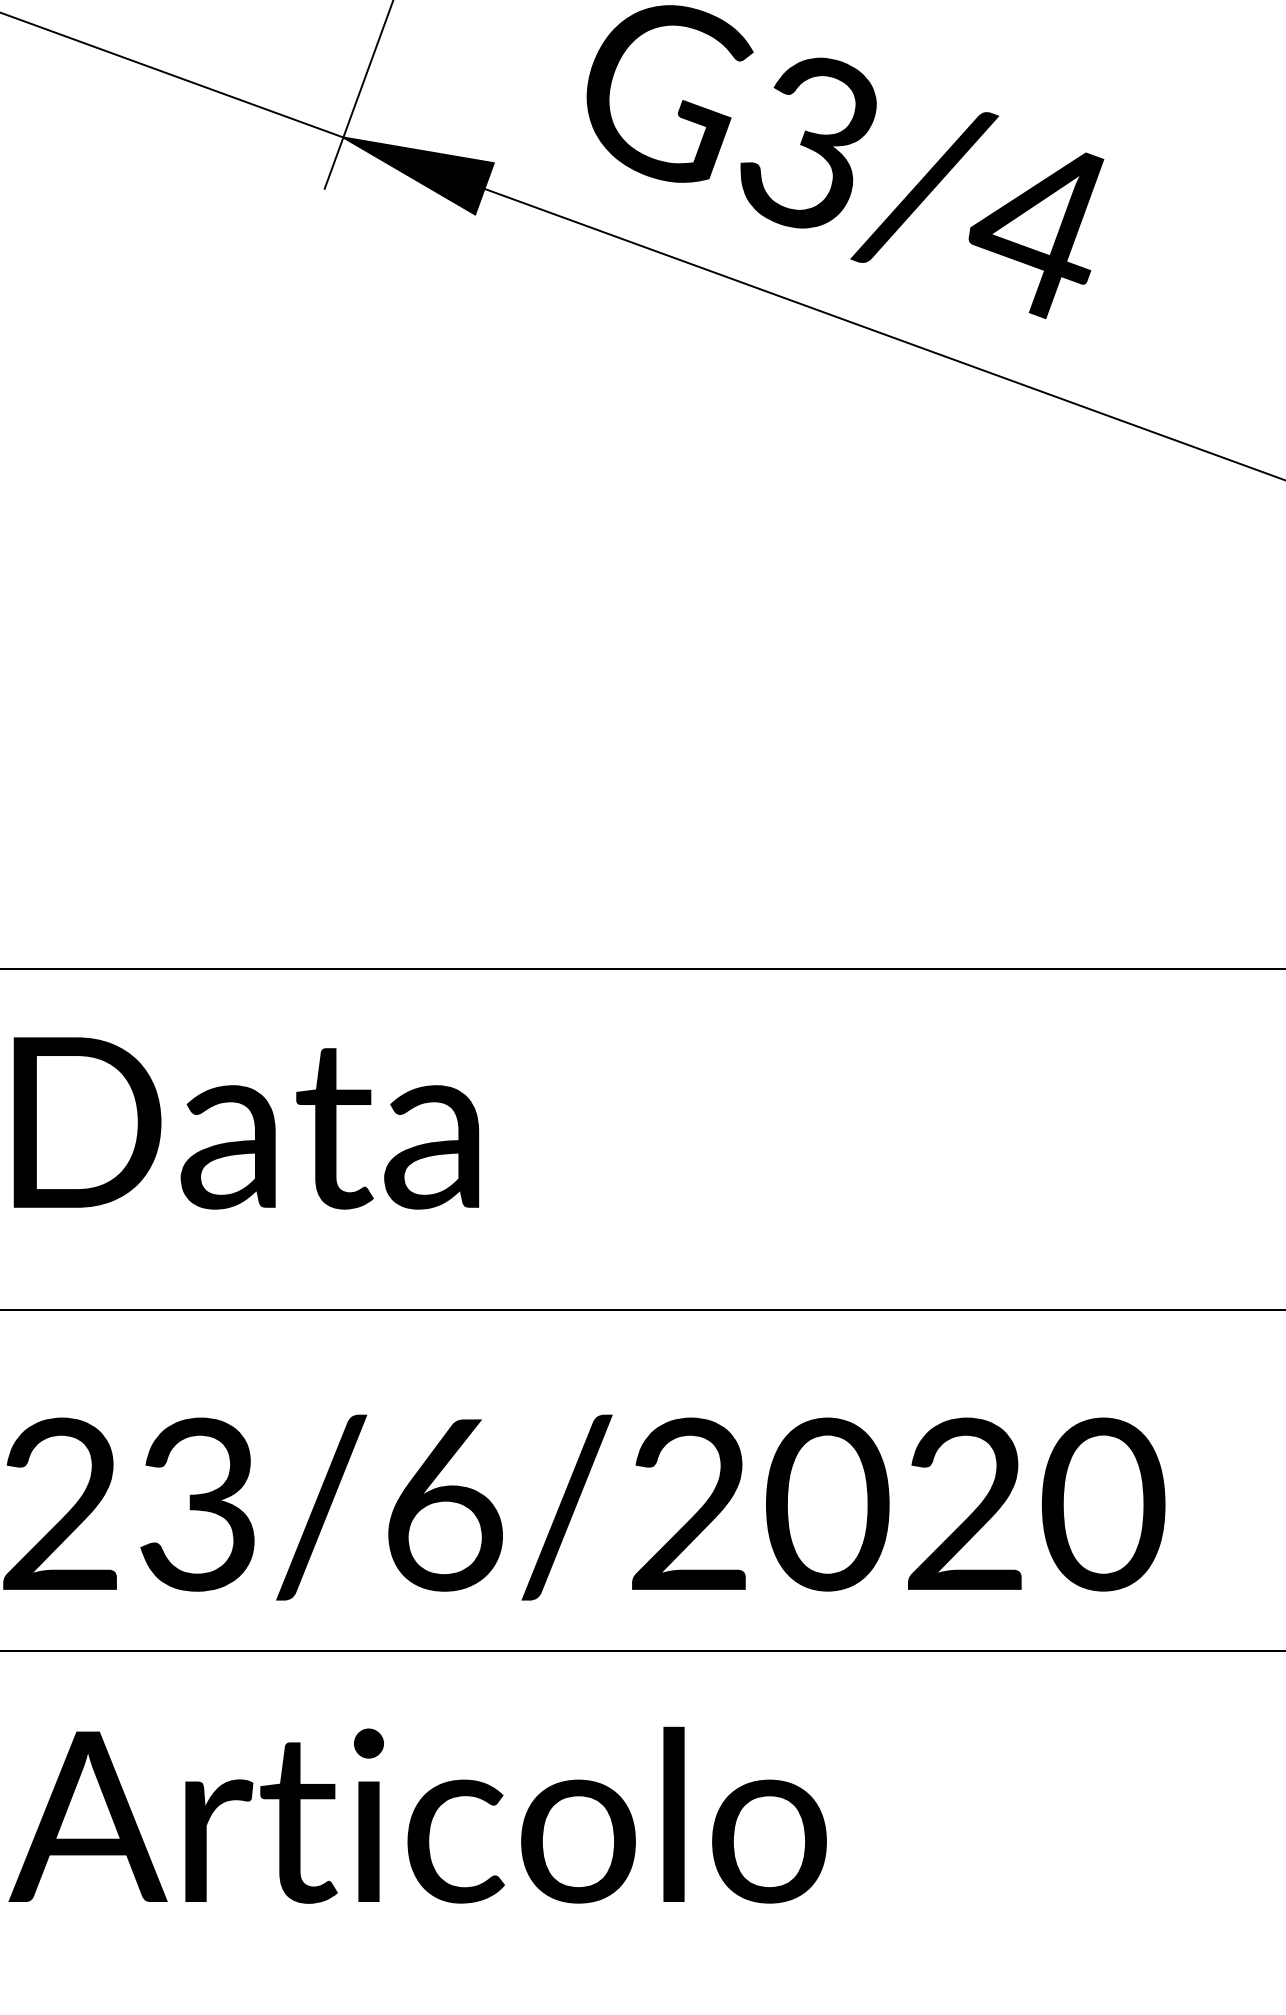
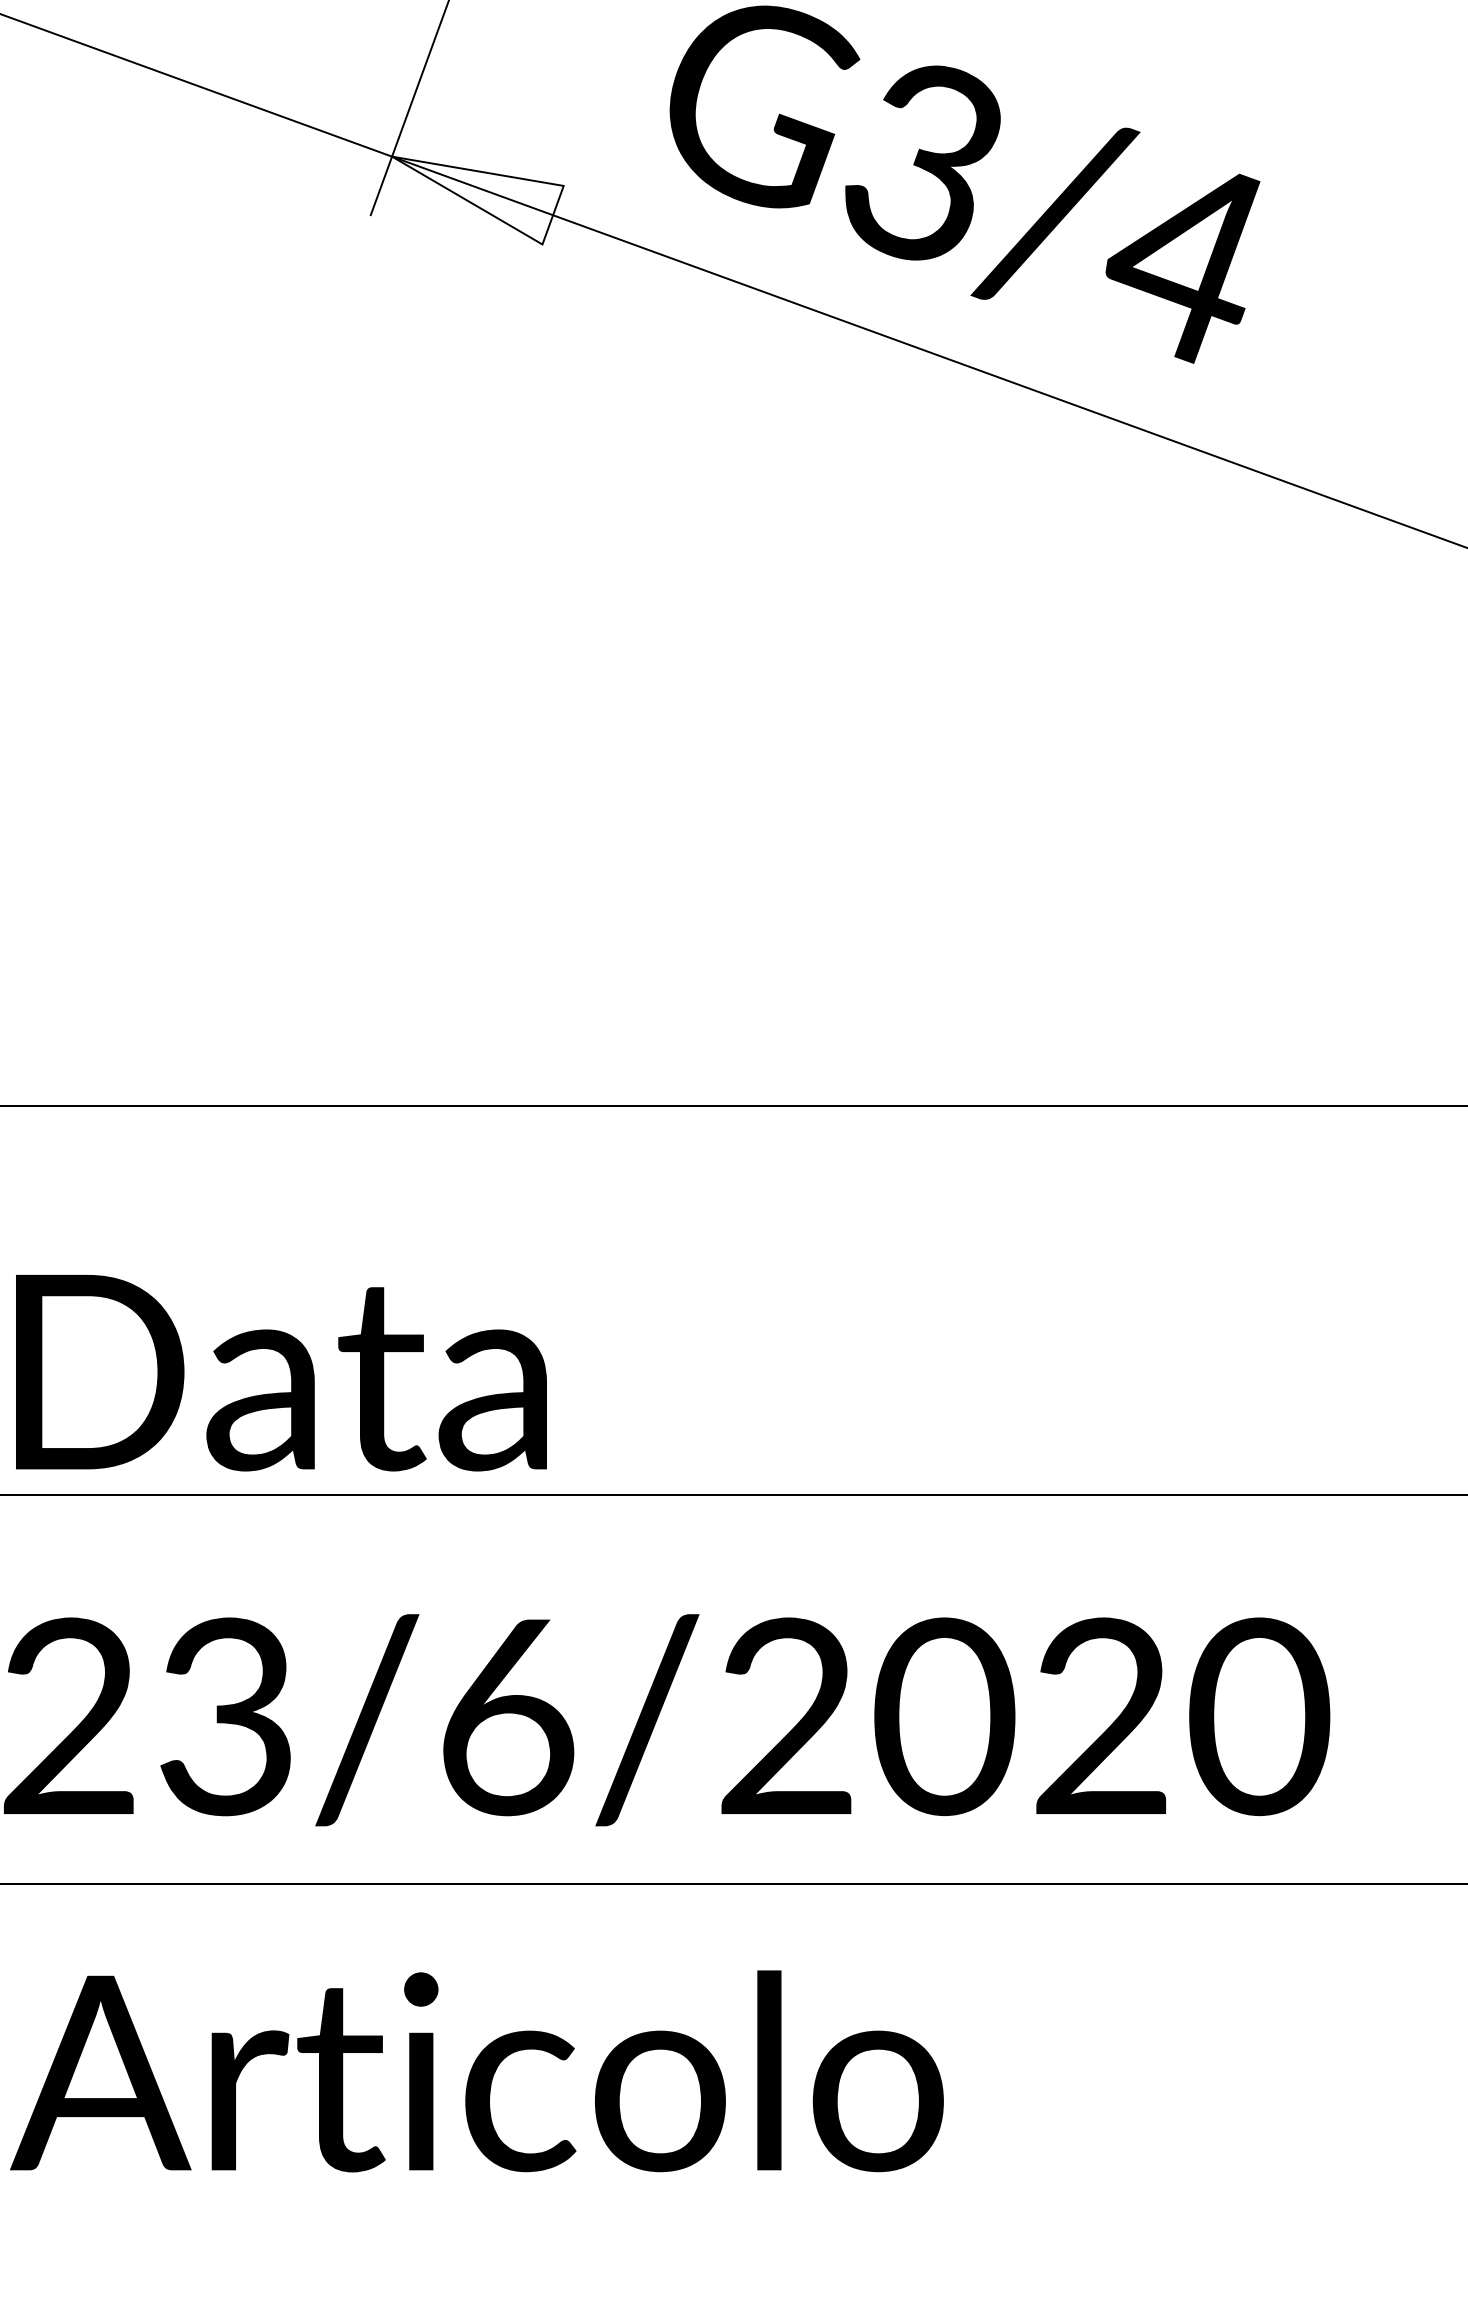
fill: (418, 175) -> (477, 200), removed
text: (246, 1123) -> (281, 1373), moved

